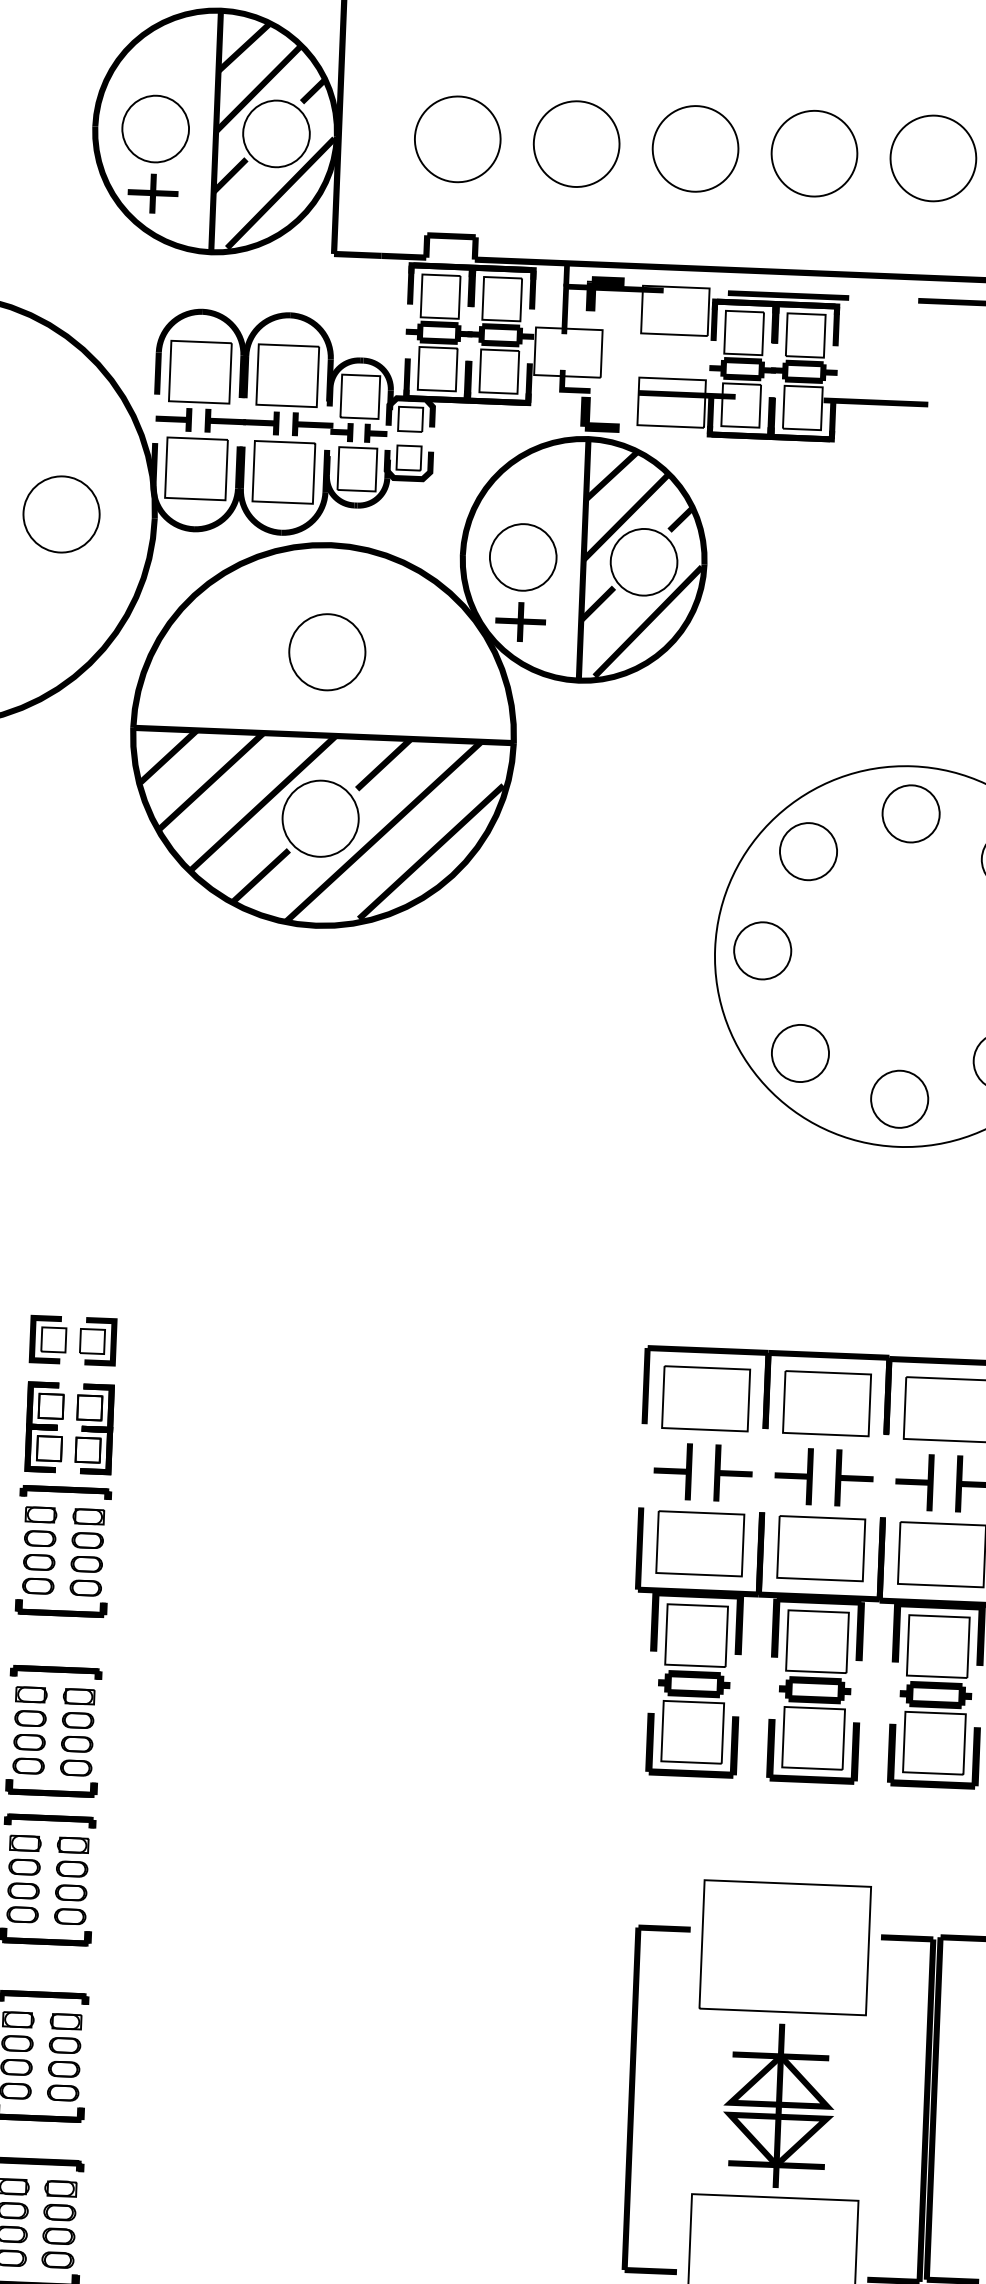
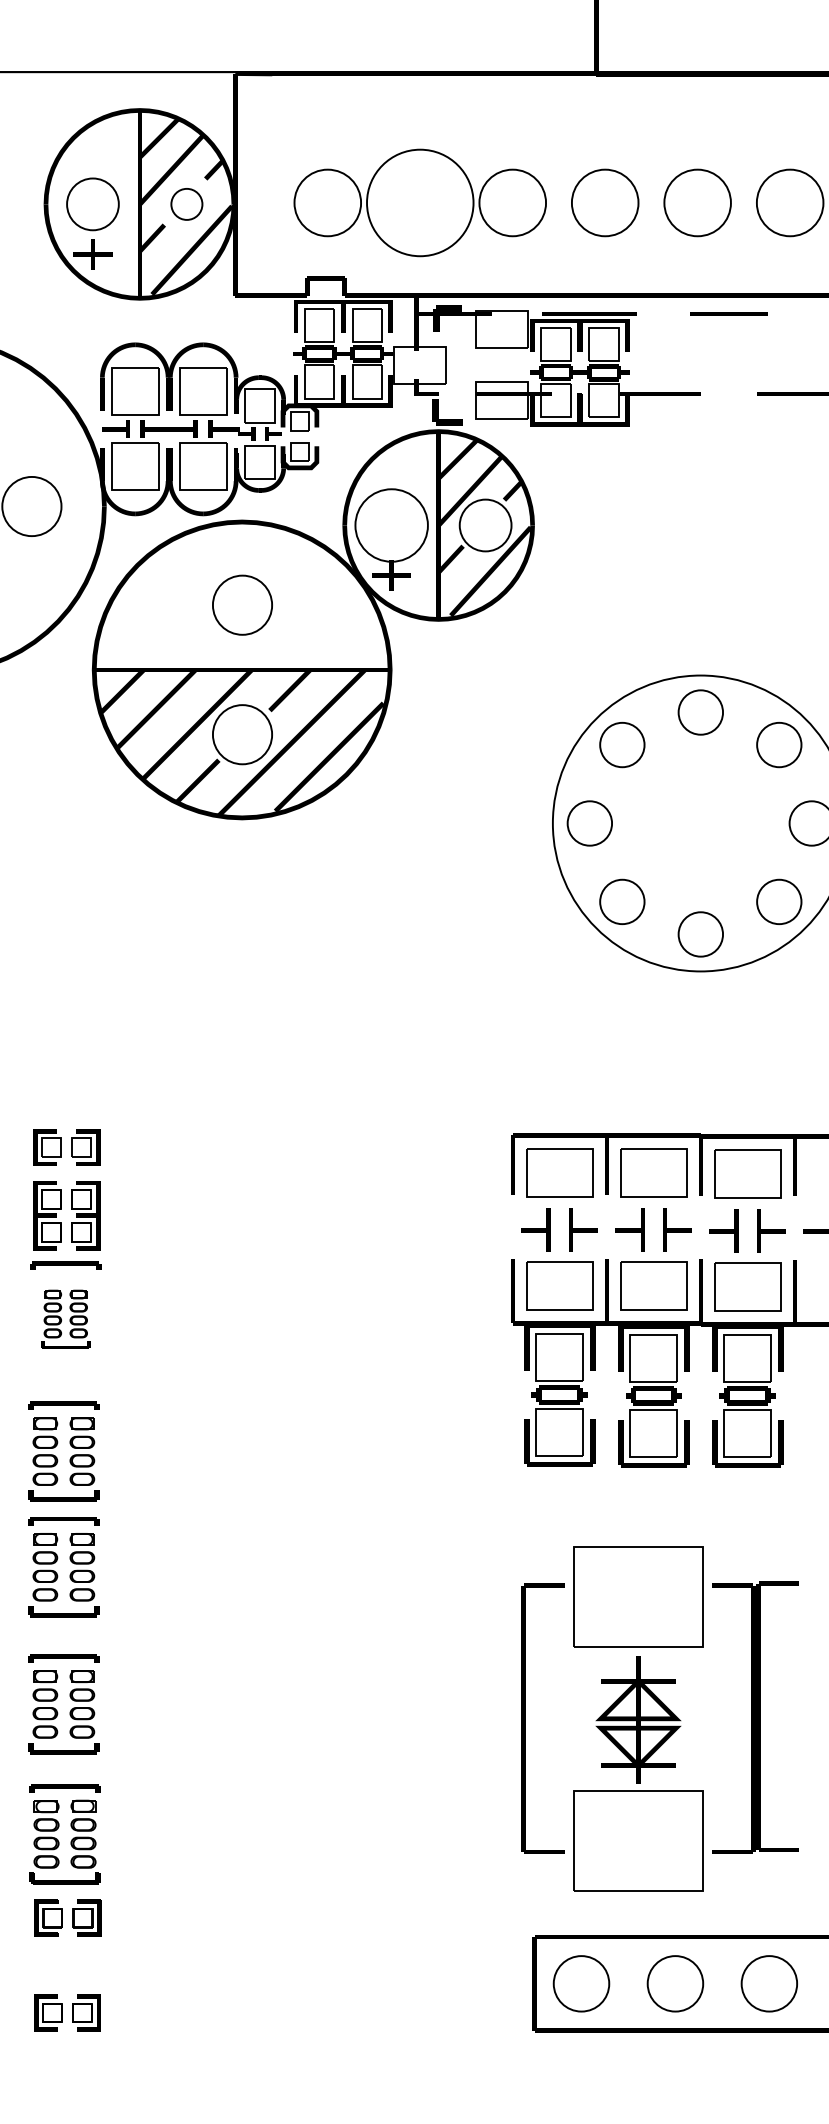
circle: (275, 134) -> (186, 204), size x0.6
circle: (575, 143) -> (419, 202), size x1.6
circle: (523, 557) -> (391, 525), size x1.4
part: (62, 1561) -> (65, 1319), size x0.7

